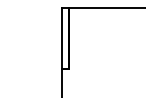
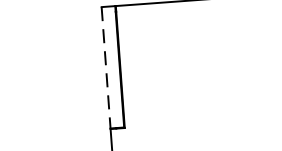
line: (61, 38) -> (105, 68), solid -> dashed

